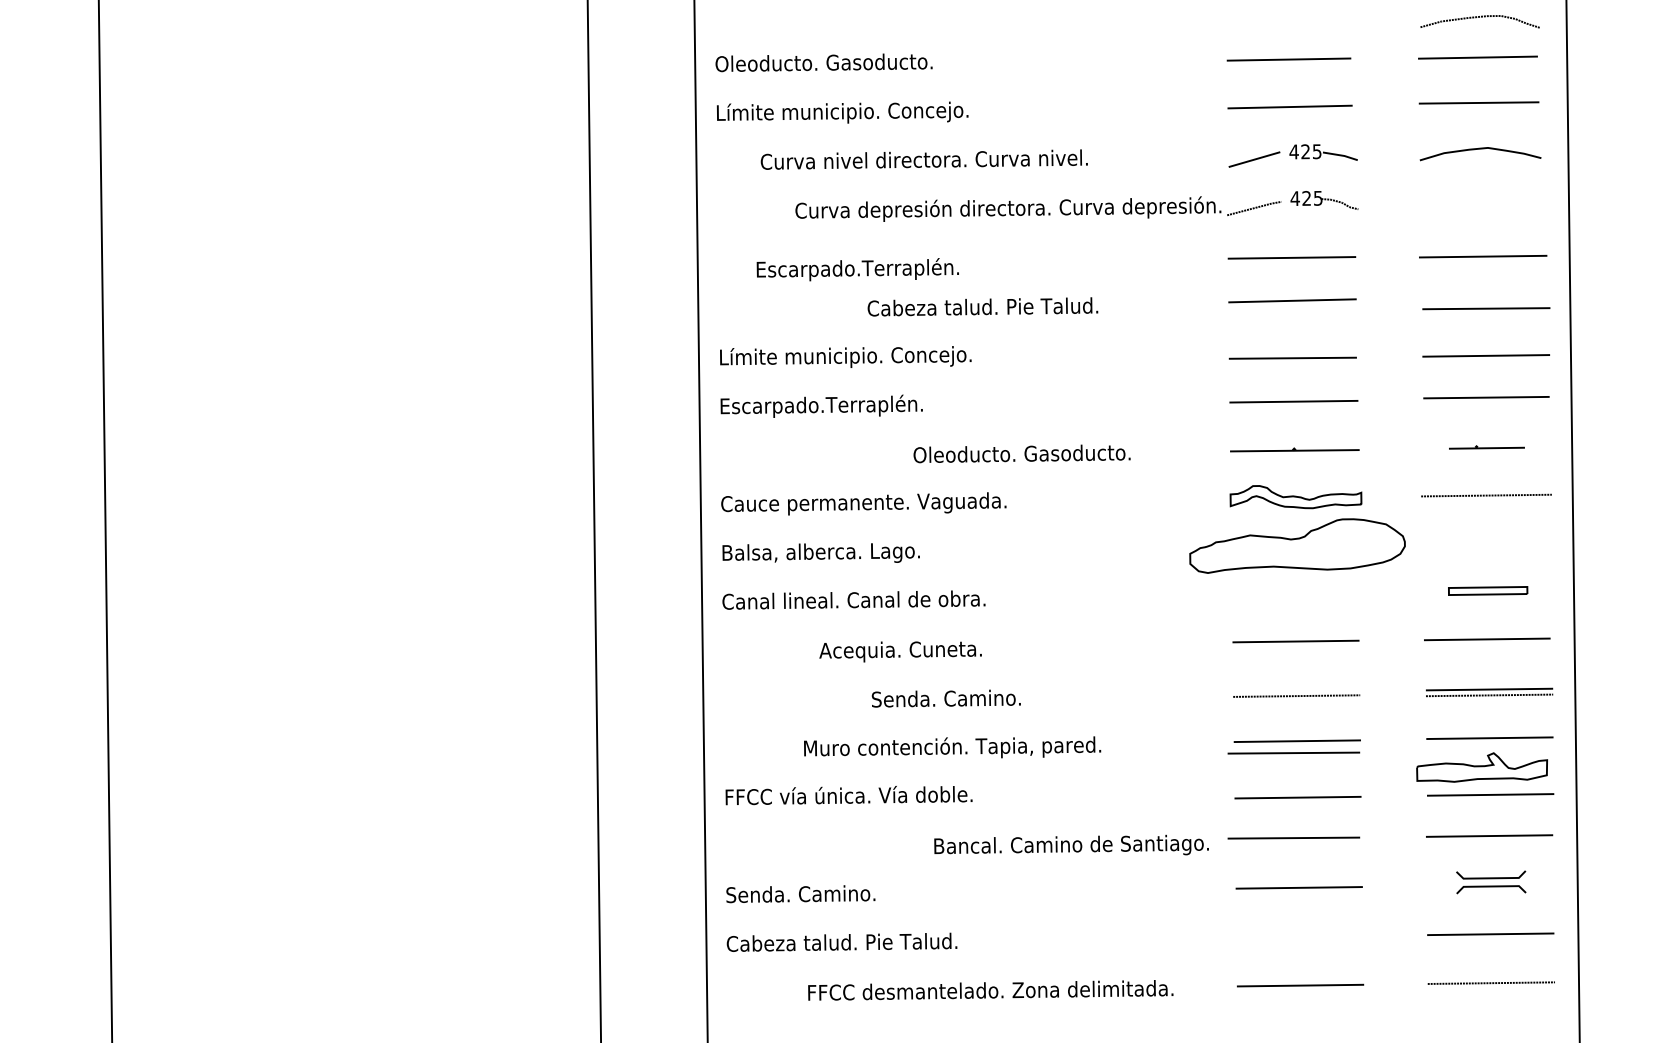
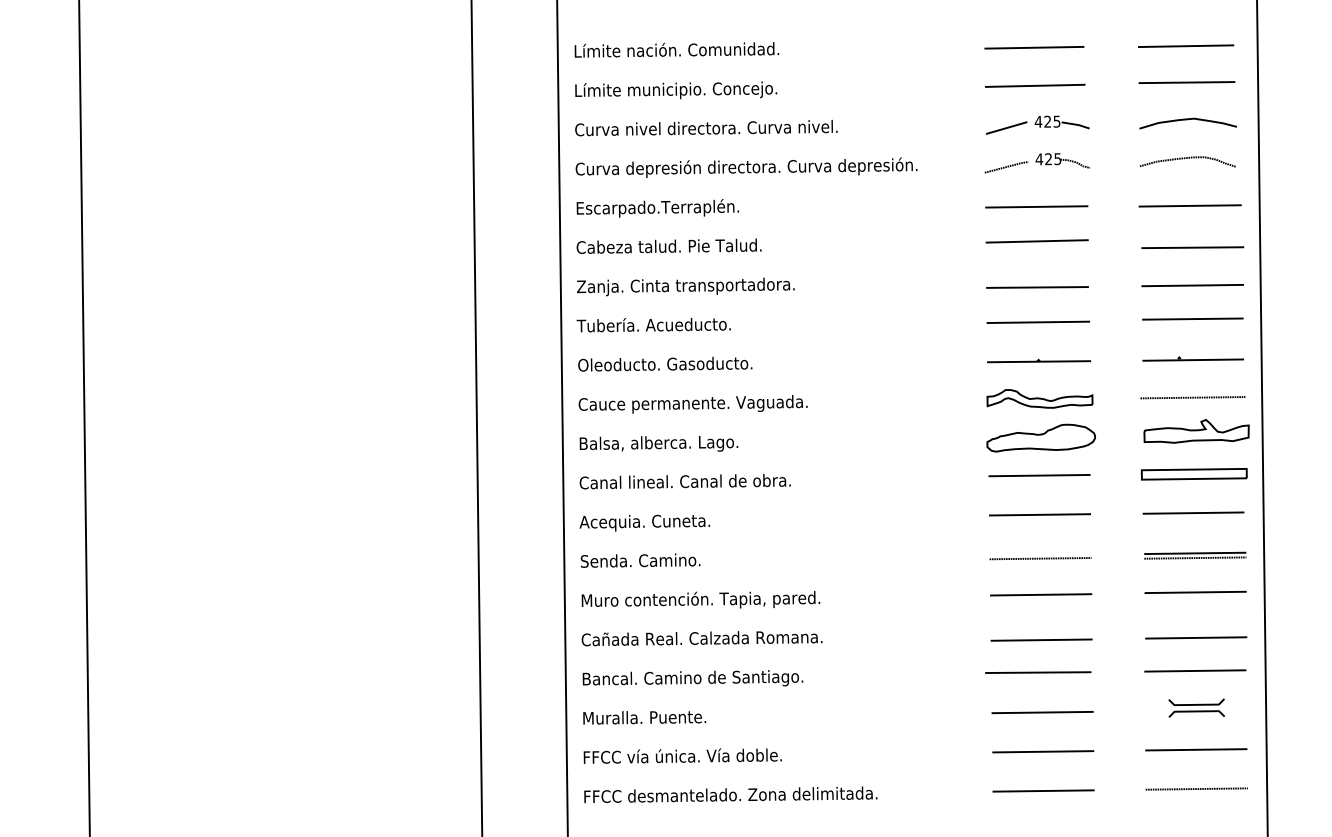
curve: (1479, 17) -> (1187, 158), moved
text: (842, 62) -> (676, 50), Oleoducto. Gasoducto. -> Límite nación. Comunidad.
text: (923, 159) -> (705, 127), moved
text: (1008, 208) -> (746, 167), moved
text: (857, 269) -> (657, 208), moved
text: (982, 306) -> (668, 245), moved
text: (854, 357) -> (685, 286), Límite municipio. Concejo. -> Zanja. Cinta transportadora.
text: (820, 405) -> (658, 325), Escarpado.Terraplén. -> Tubería. Acueducto.
part: (1486, 447) -> (1192, 359), size x1.67
text: (1021, 453) -> (664, 363), moved
part: (1297, 545) -> (1041, 437), size x0.62
part: (1487, 590) -> (1193, 473), size x1.67
line: (1294, 592) -> (1038, 475), added
text: (900, 651) -> (644, 522), moved
text: (945, 698) -> (639, 560), moved
text: (952, 747) -> (700, 599), moved
line: (1293, 752) -> (1038, 603), removed
part: (1481, 767) -> (1196, 431), moved
text: (874, 795) -> (701, 638), FFCC vía única. Vía doble. -> Cañada Real. Calzada Romana.
text: (1071, 844) -> (692, 677), moved
text: (803, 894) -> (644, 717), Senda. Camino. -> Muralla. Puente.
line: (1299, 936) -> (1042, 751), added
text: (850, 941) -> (682, 755), Cabeza talud. Pie Talud. -> FFCC vía única. Vía doble.
text: (990, 990) -> (730, 794), moved

